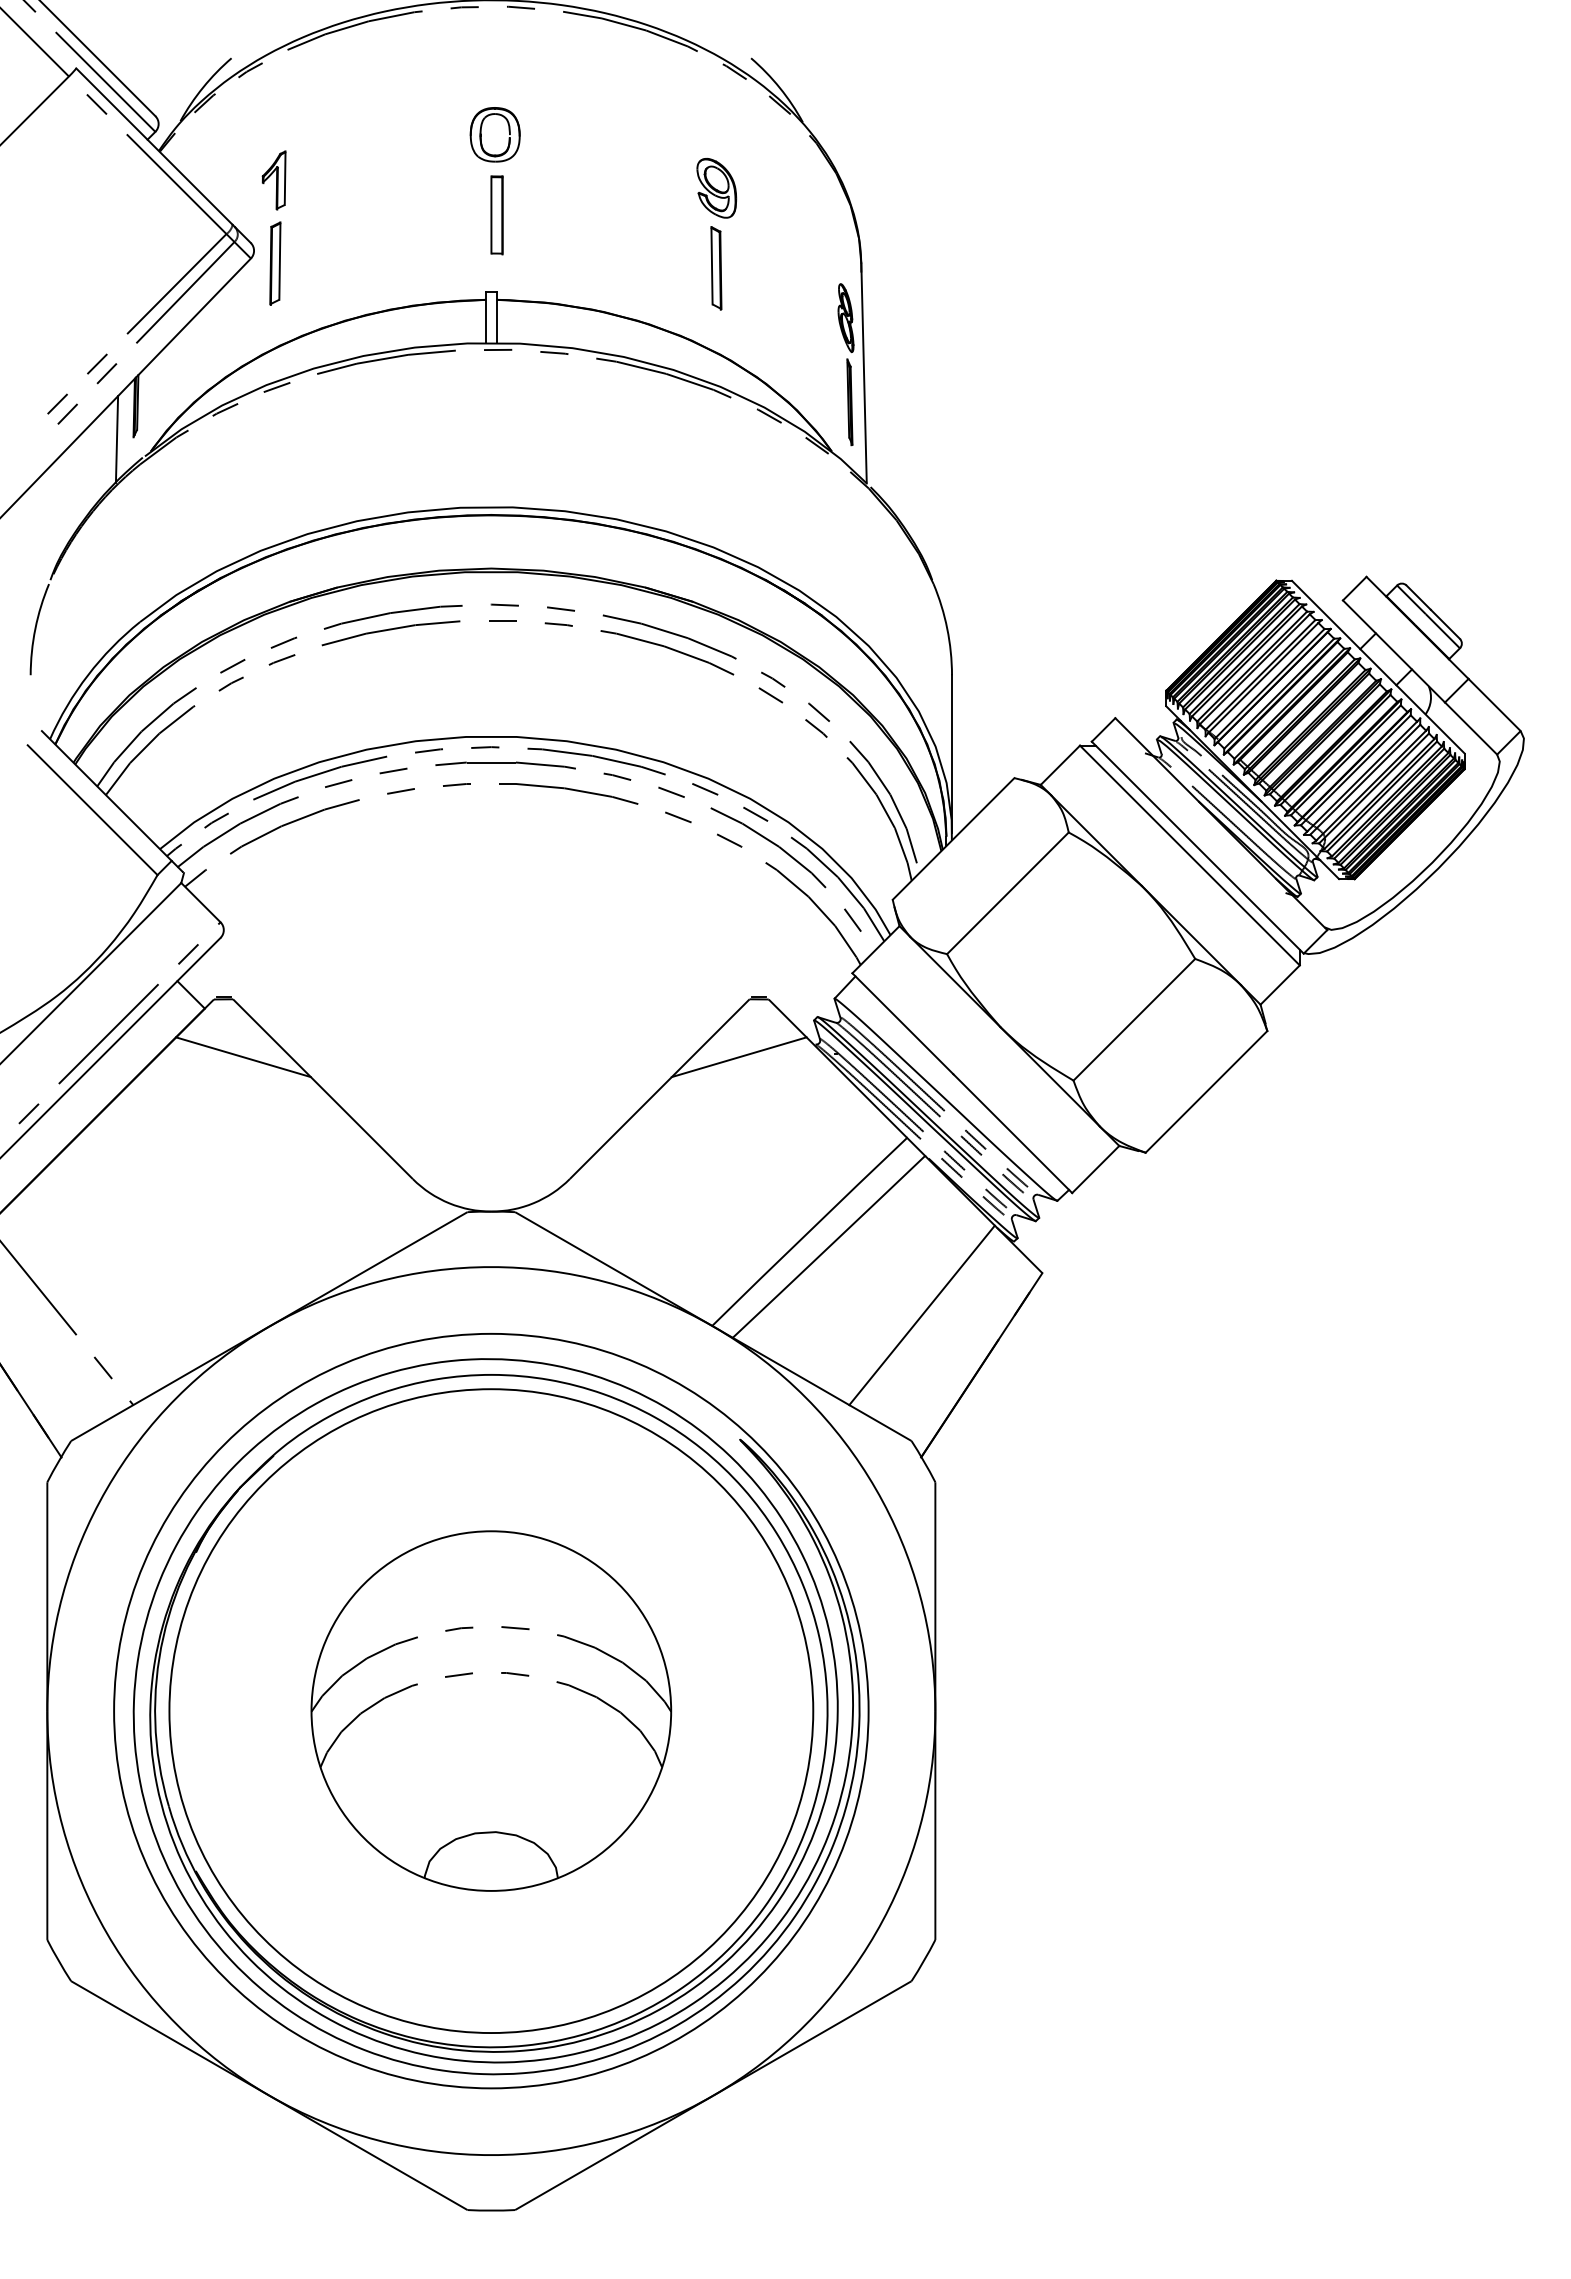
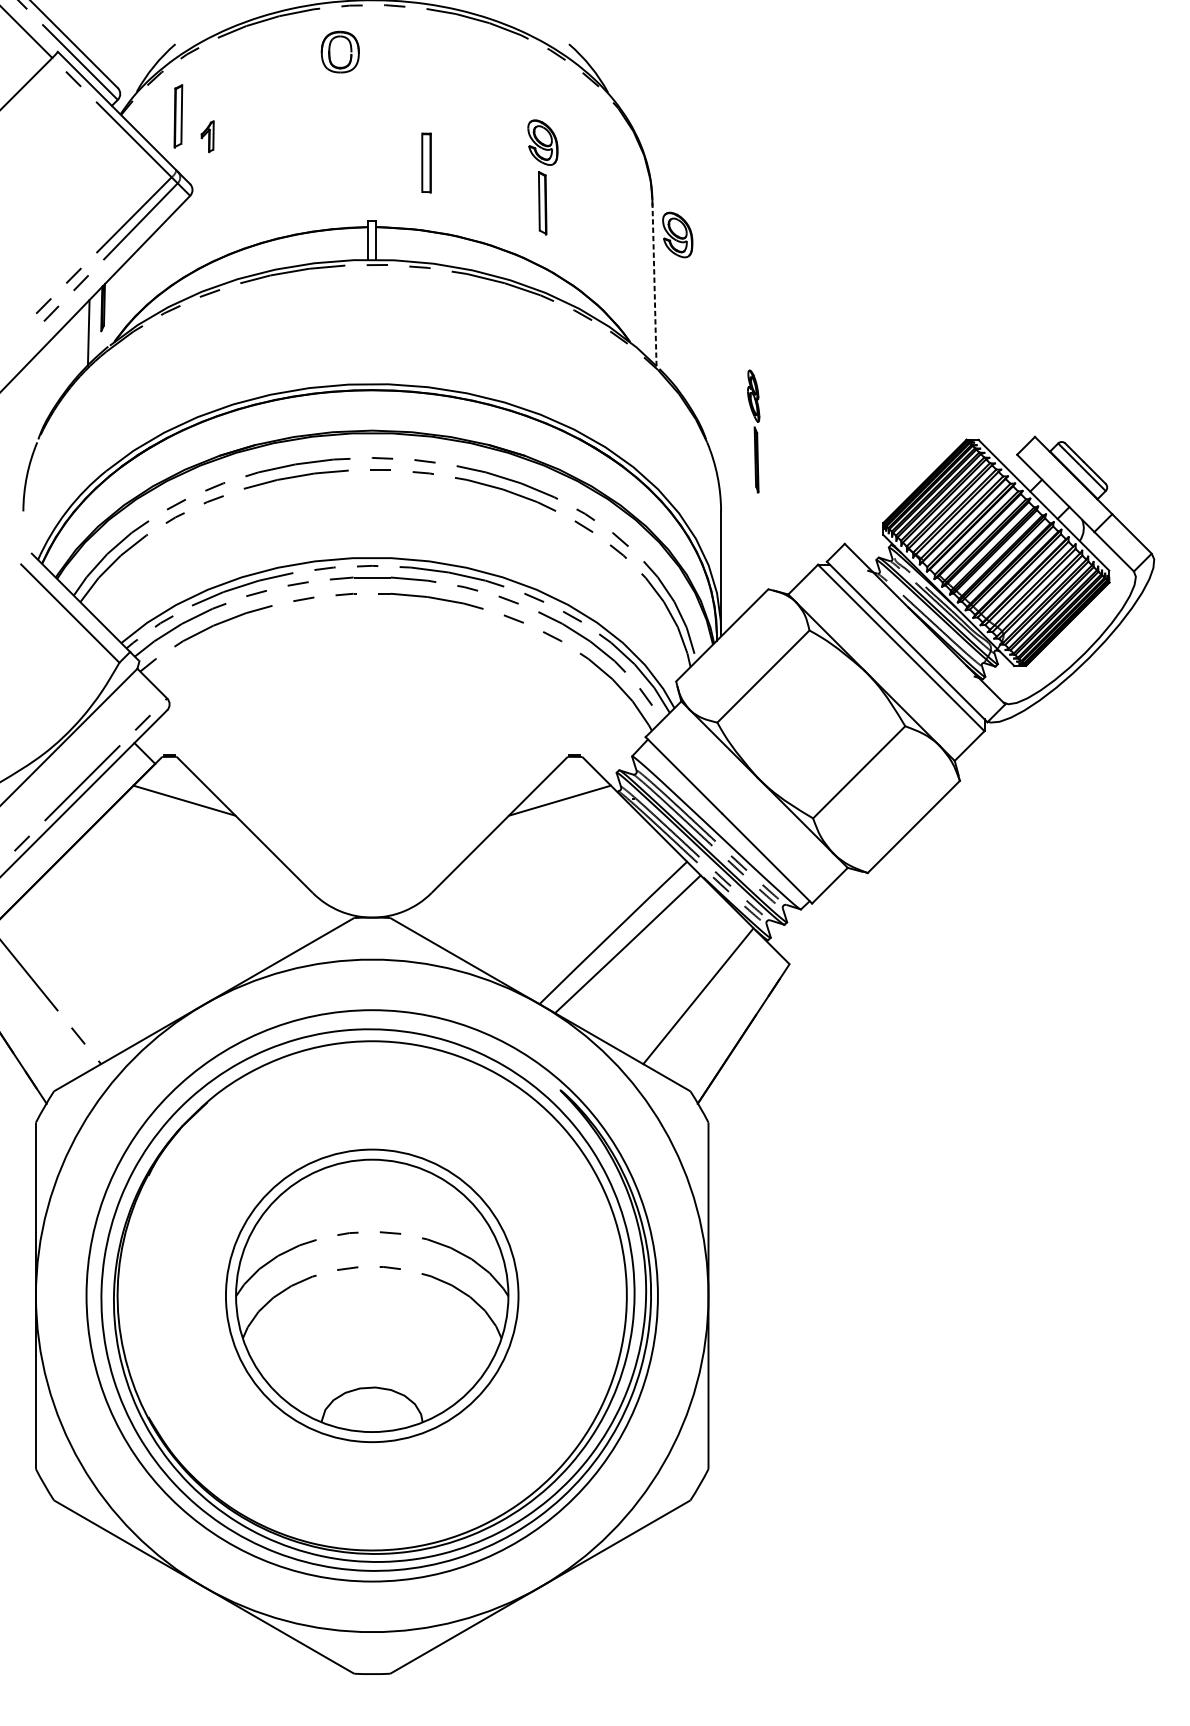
part: (494, 134) -> (339, 51), moved
part: (273, 180) -> (207, 136), size x0.7
part: (496, 215) -> (426, 163), moved
part: (275, 263) -> (178, 116), moved
part: (894, 310) -> (677, 235), added
part: (845, 364) -> (753, 431), moved
line: (864, 373) -> (654, 282), solid -> dashed
circle: (491, 1711) -> (372, 1296), size x0.6

